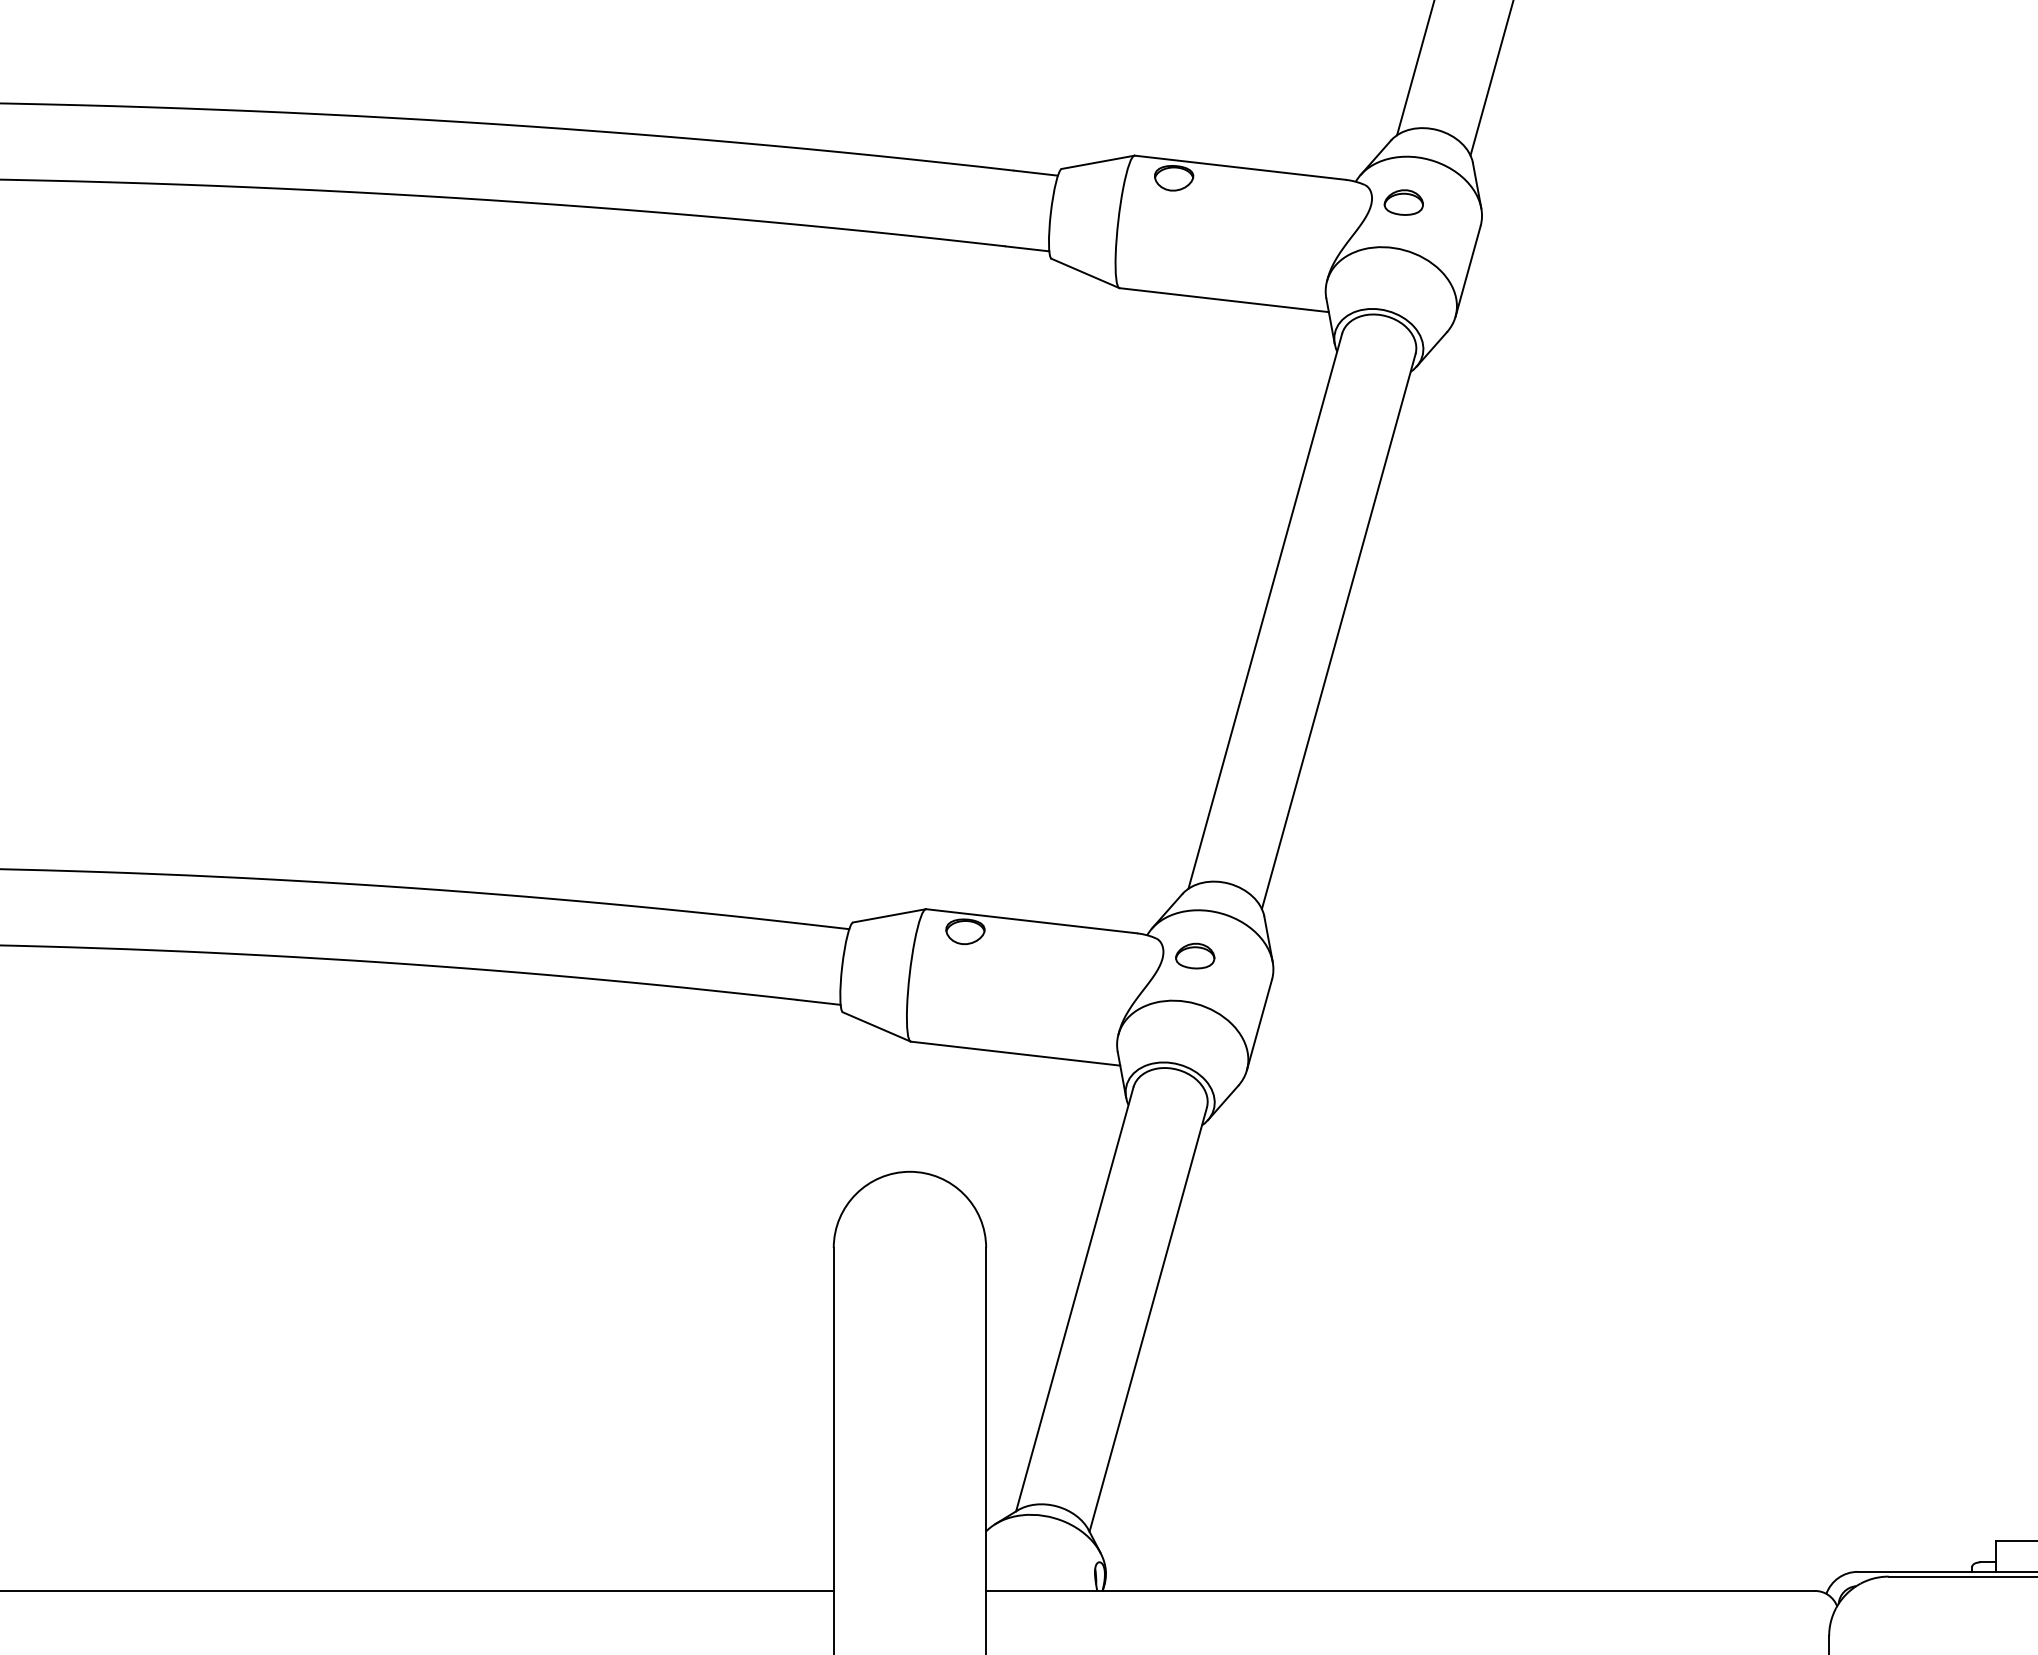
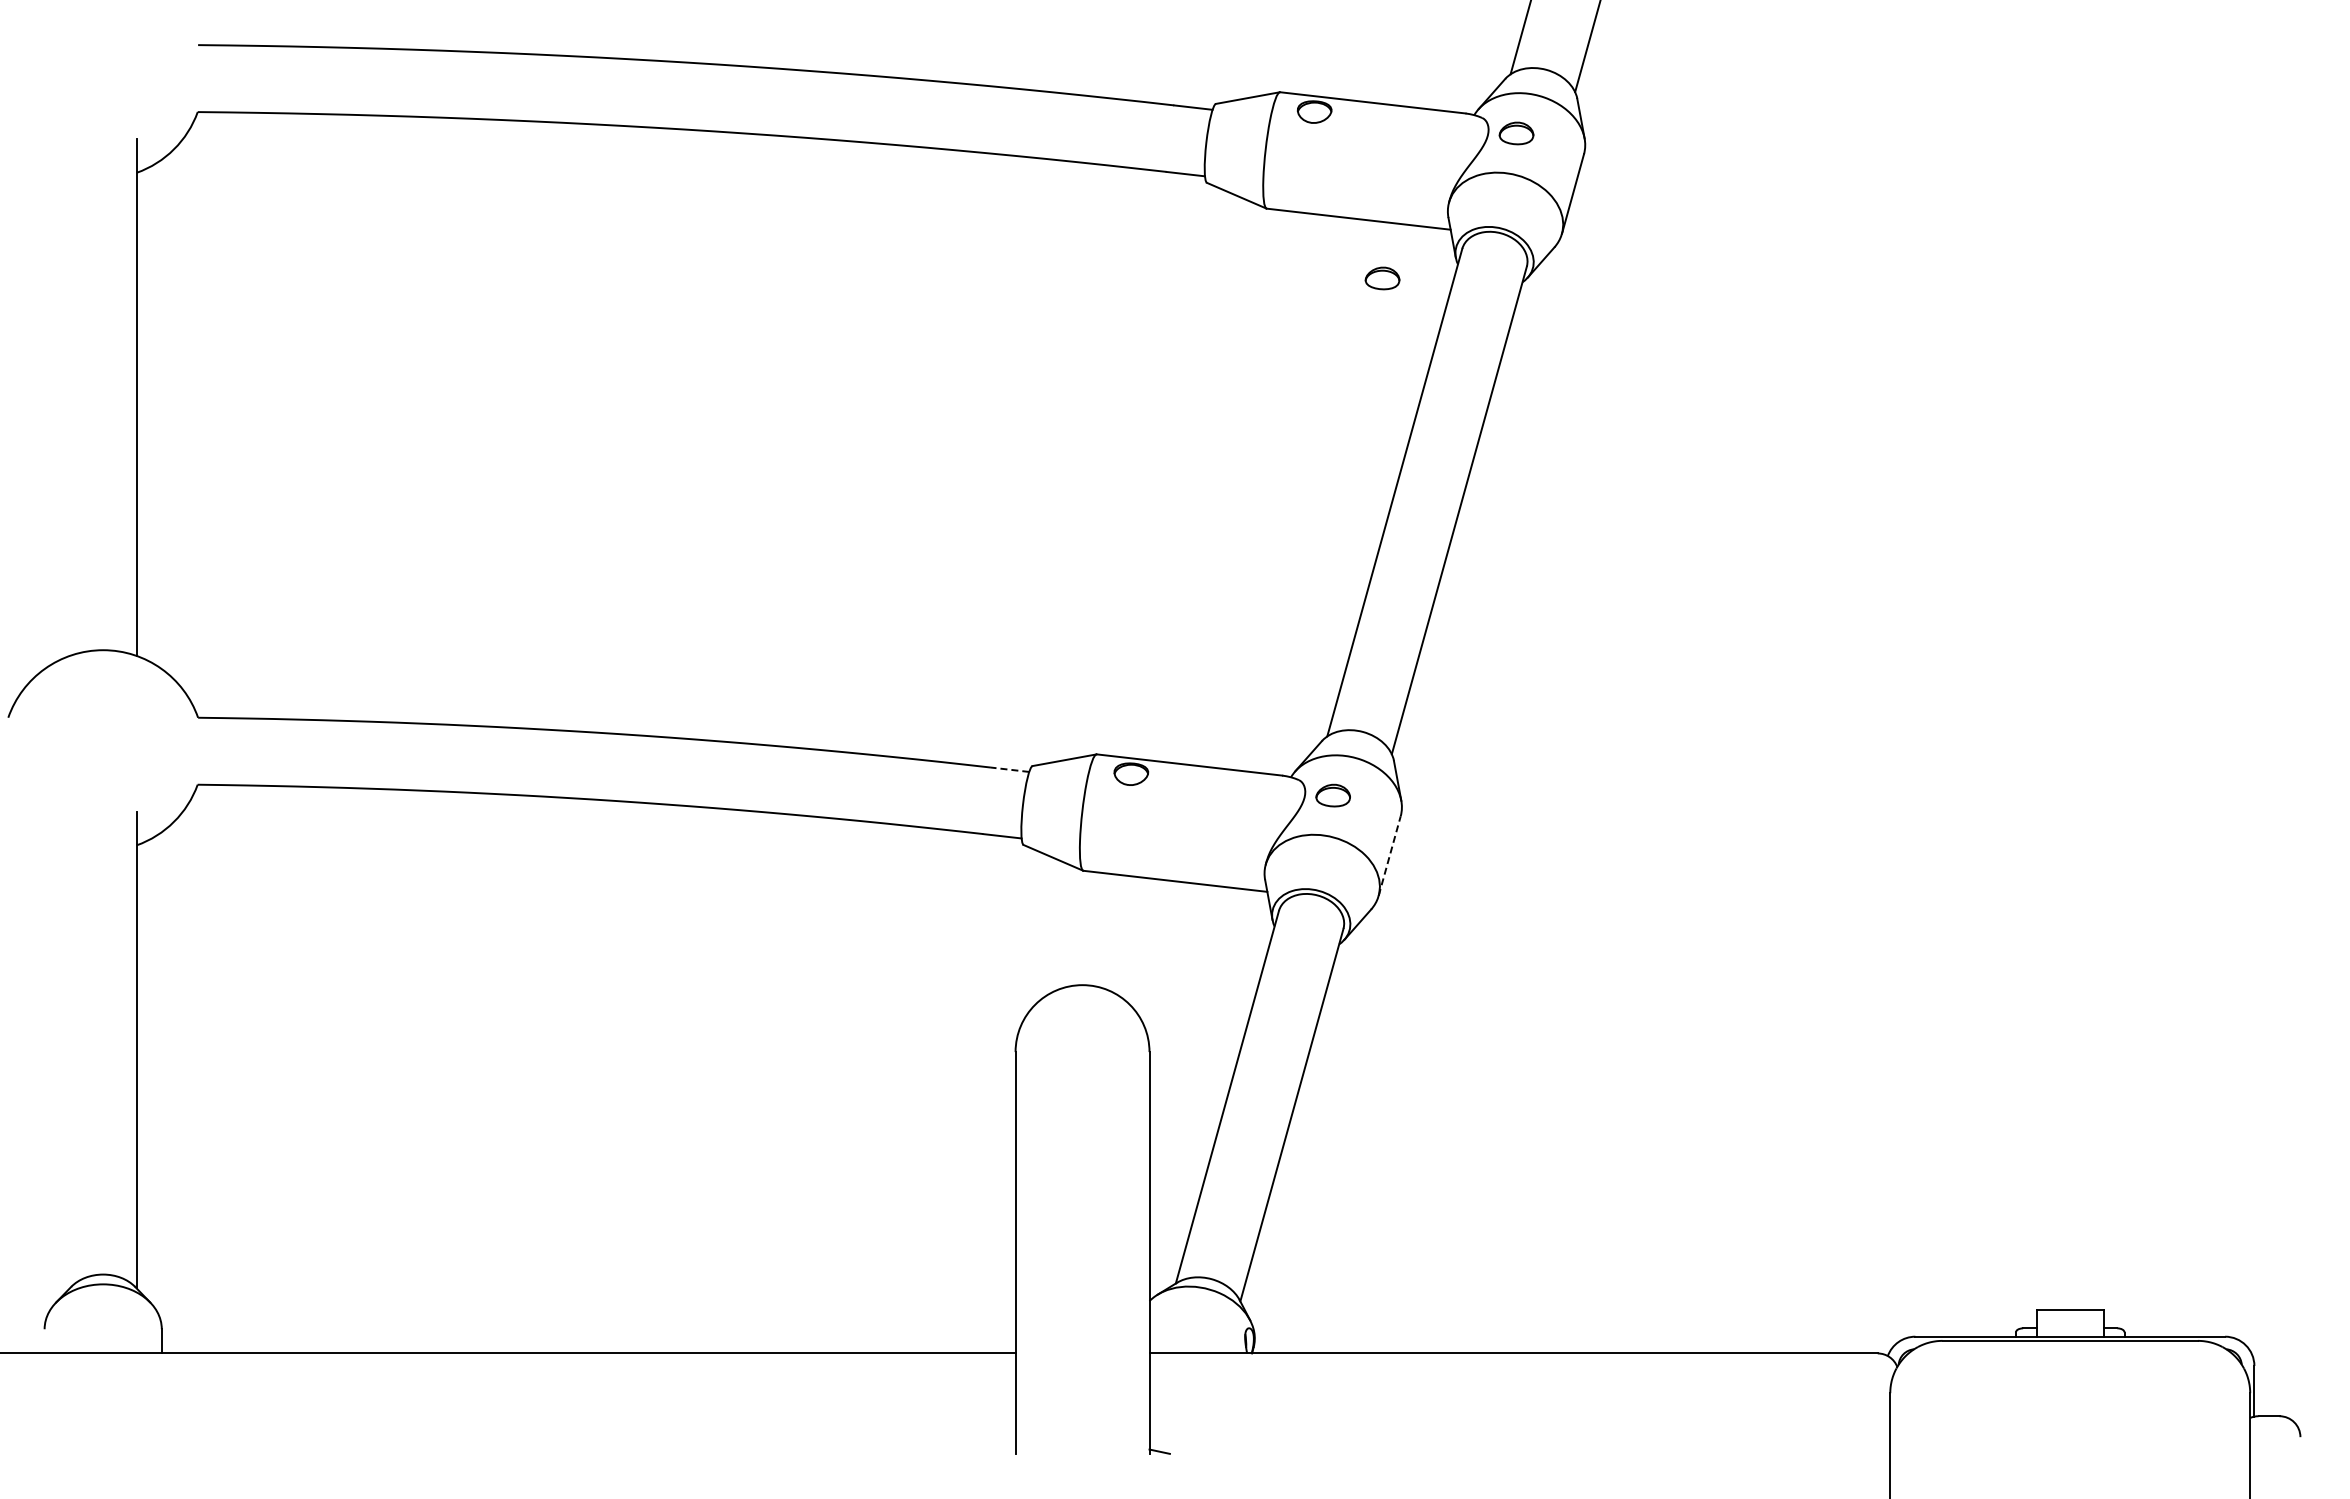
part: (1251, 367) -> (1382, 278), added
line: (826, 926) -> (1009, 769), solid -> dashed
line: (1259, 1024) -> (1389, 855), solid -> dashed

